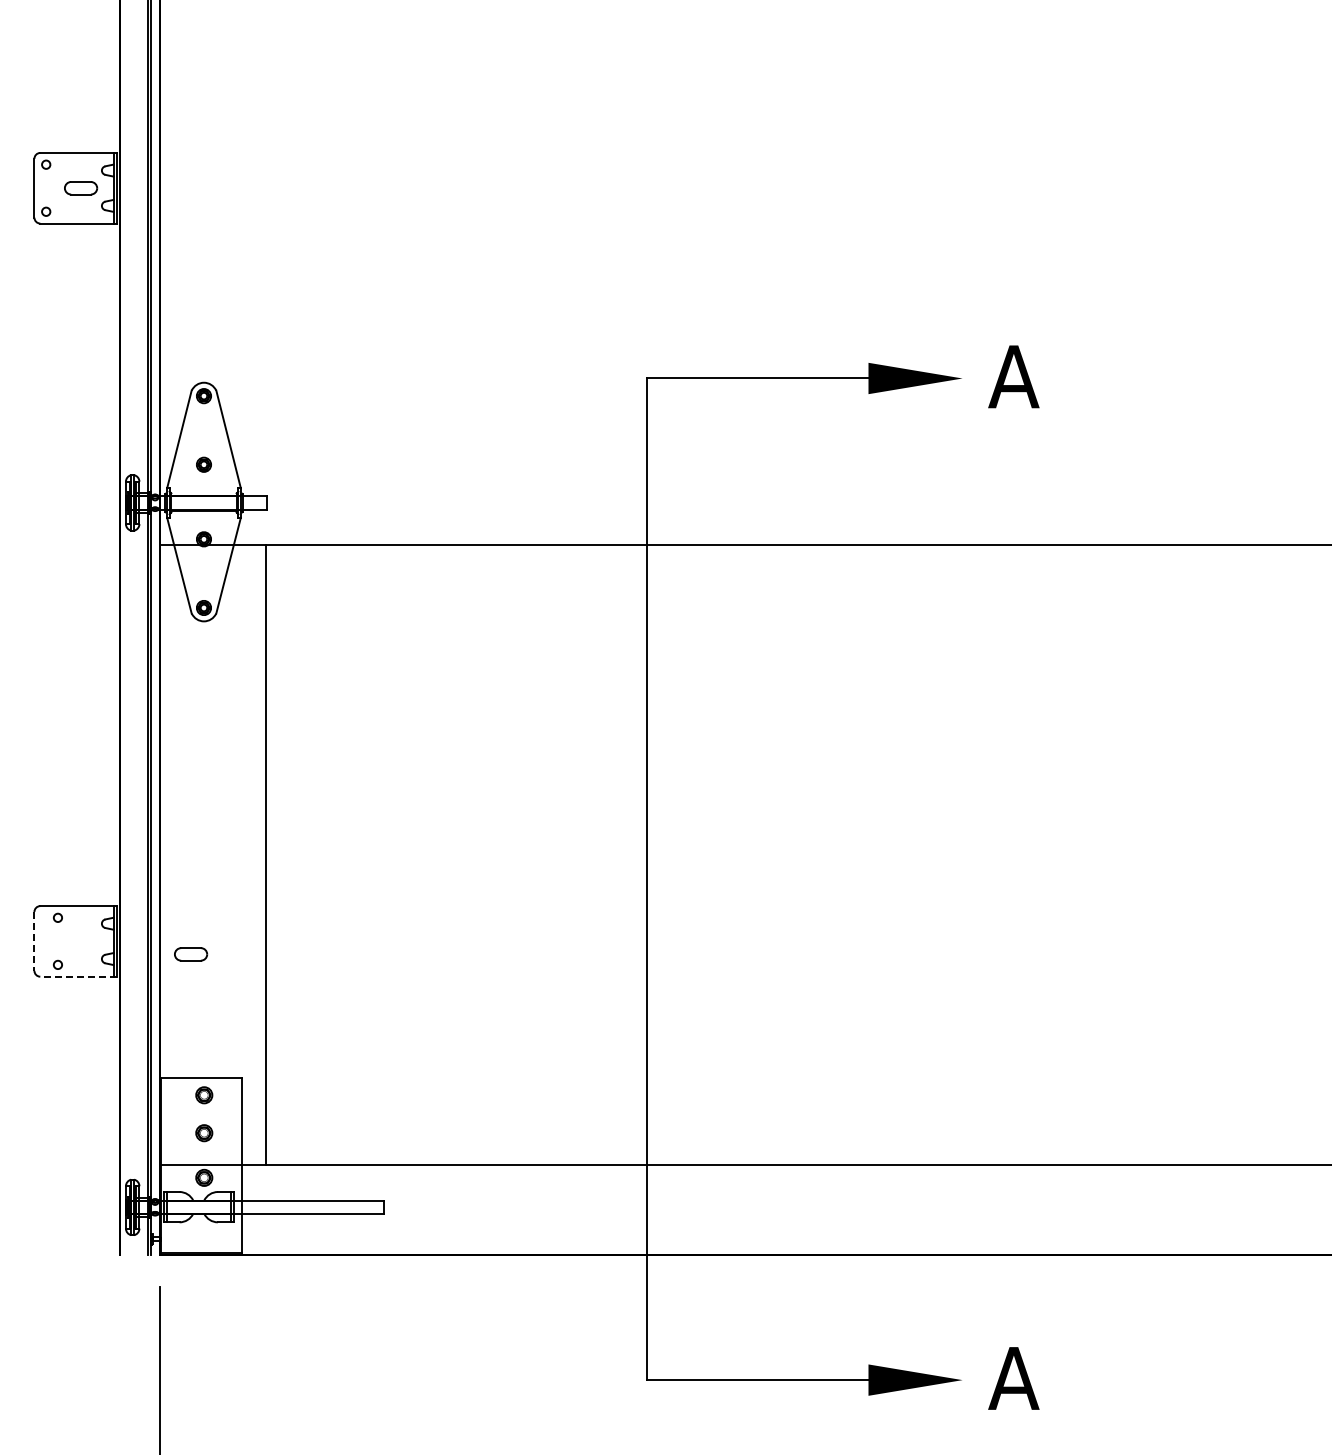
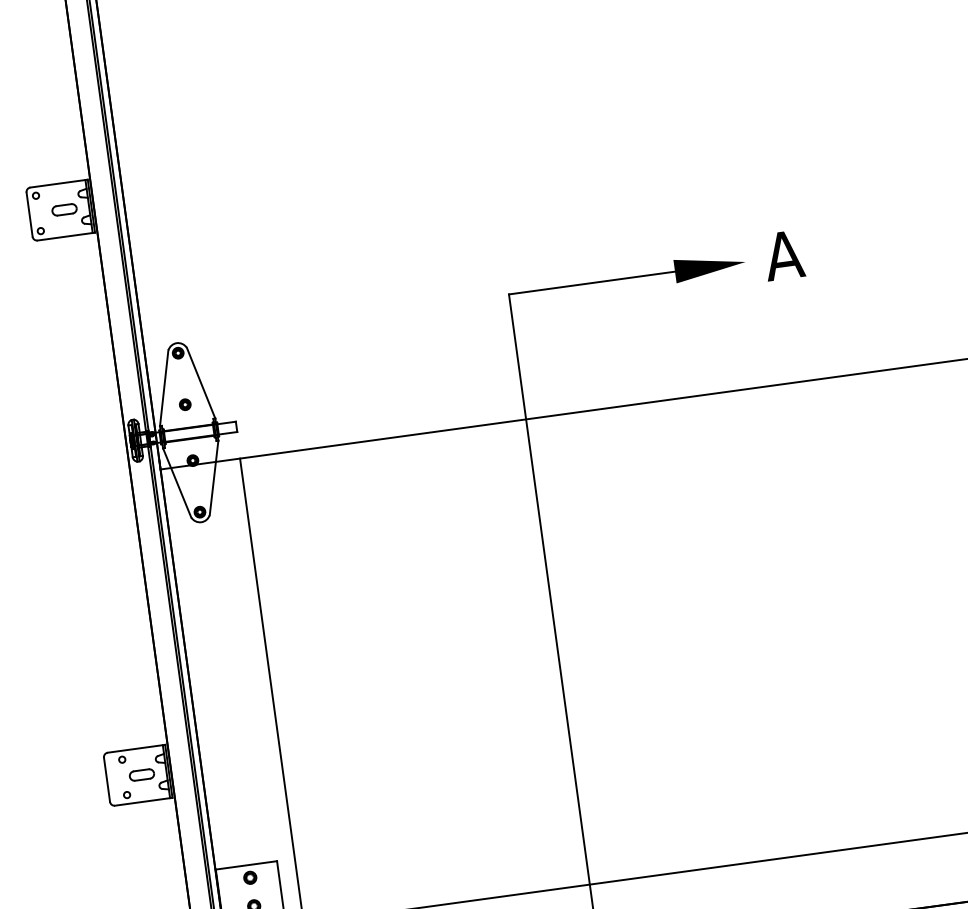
line: (34, 941) -> (107, 779), dashed -> solid
part: (191, 954) -> (142, 775), moved
line: (78, 976) -> (143, 801), dashed -> solid

